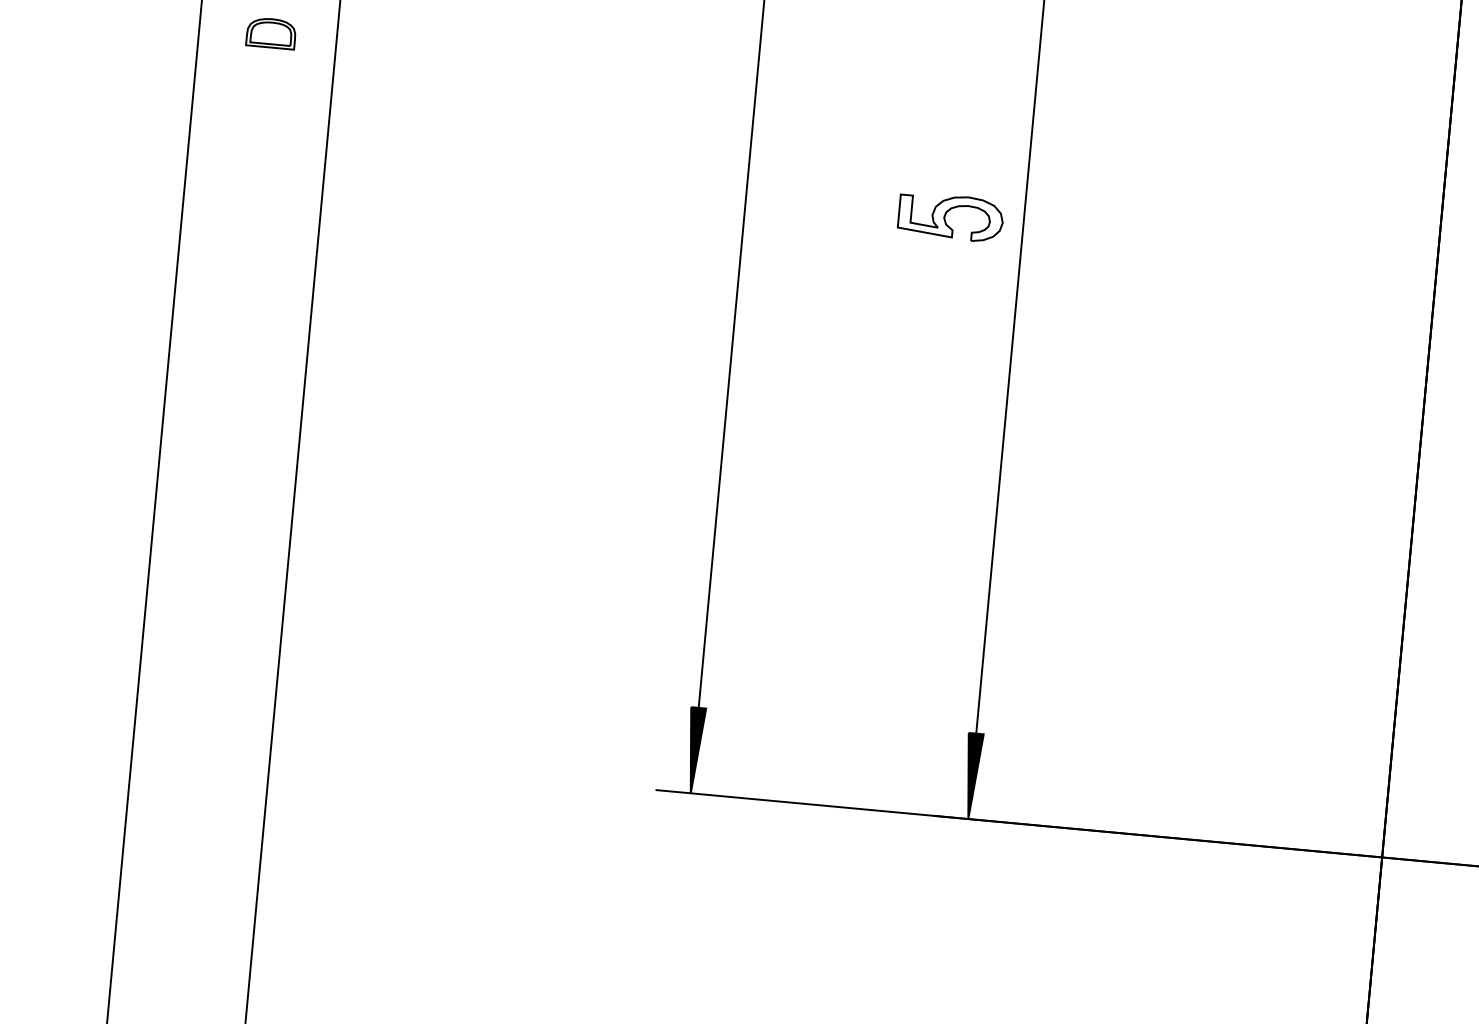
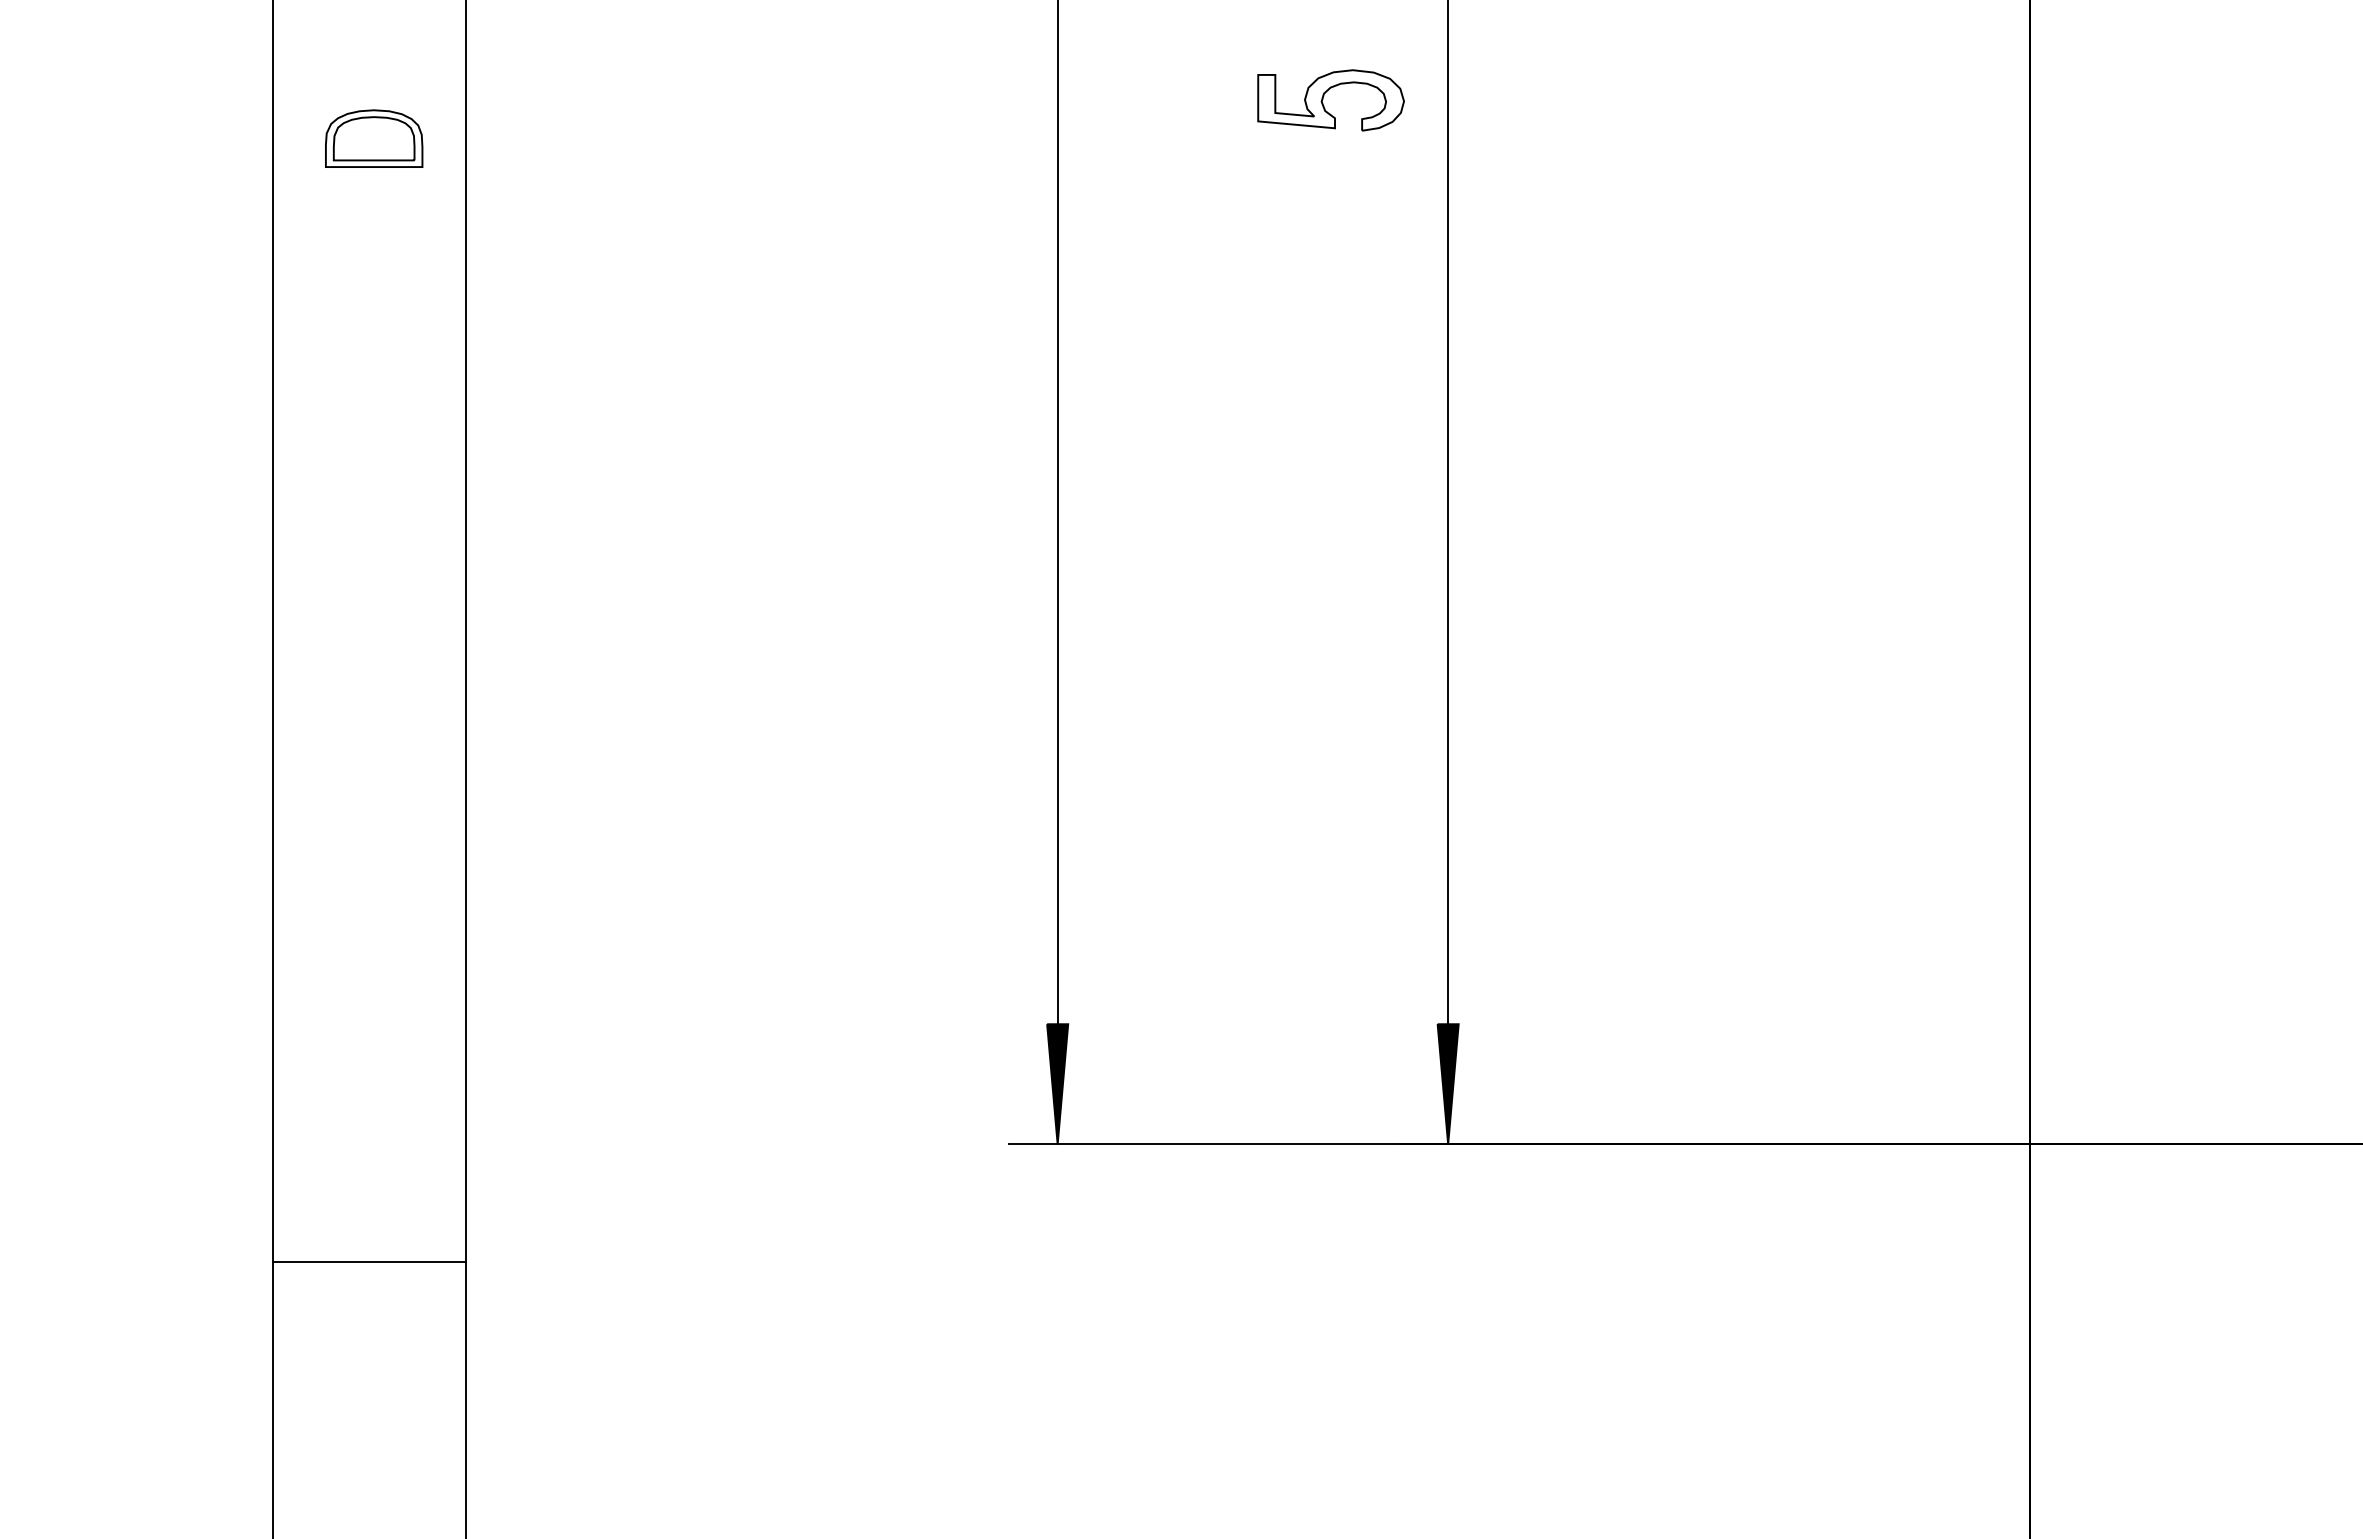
part: (271, 33) -> (374, 138), size x1.43
part: (945, 216) -> (1323, 99), moved
line: (193, 831) -> (369, 1261), added

